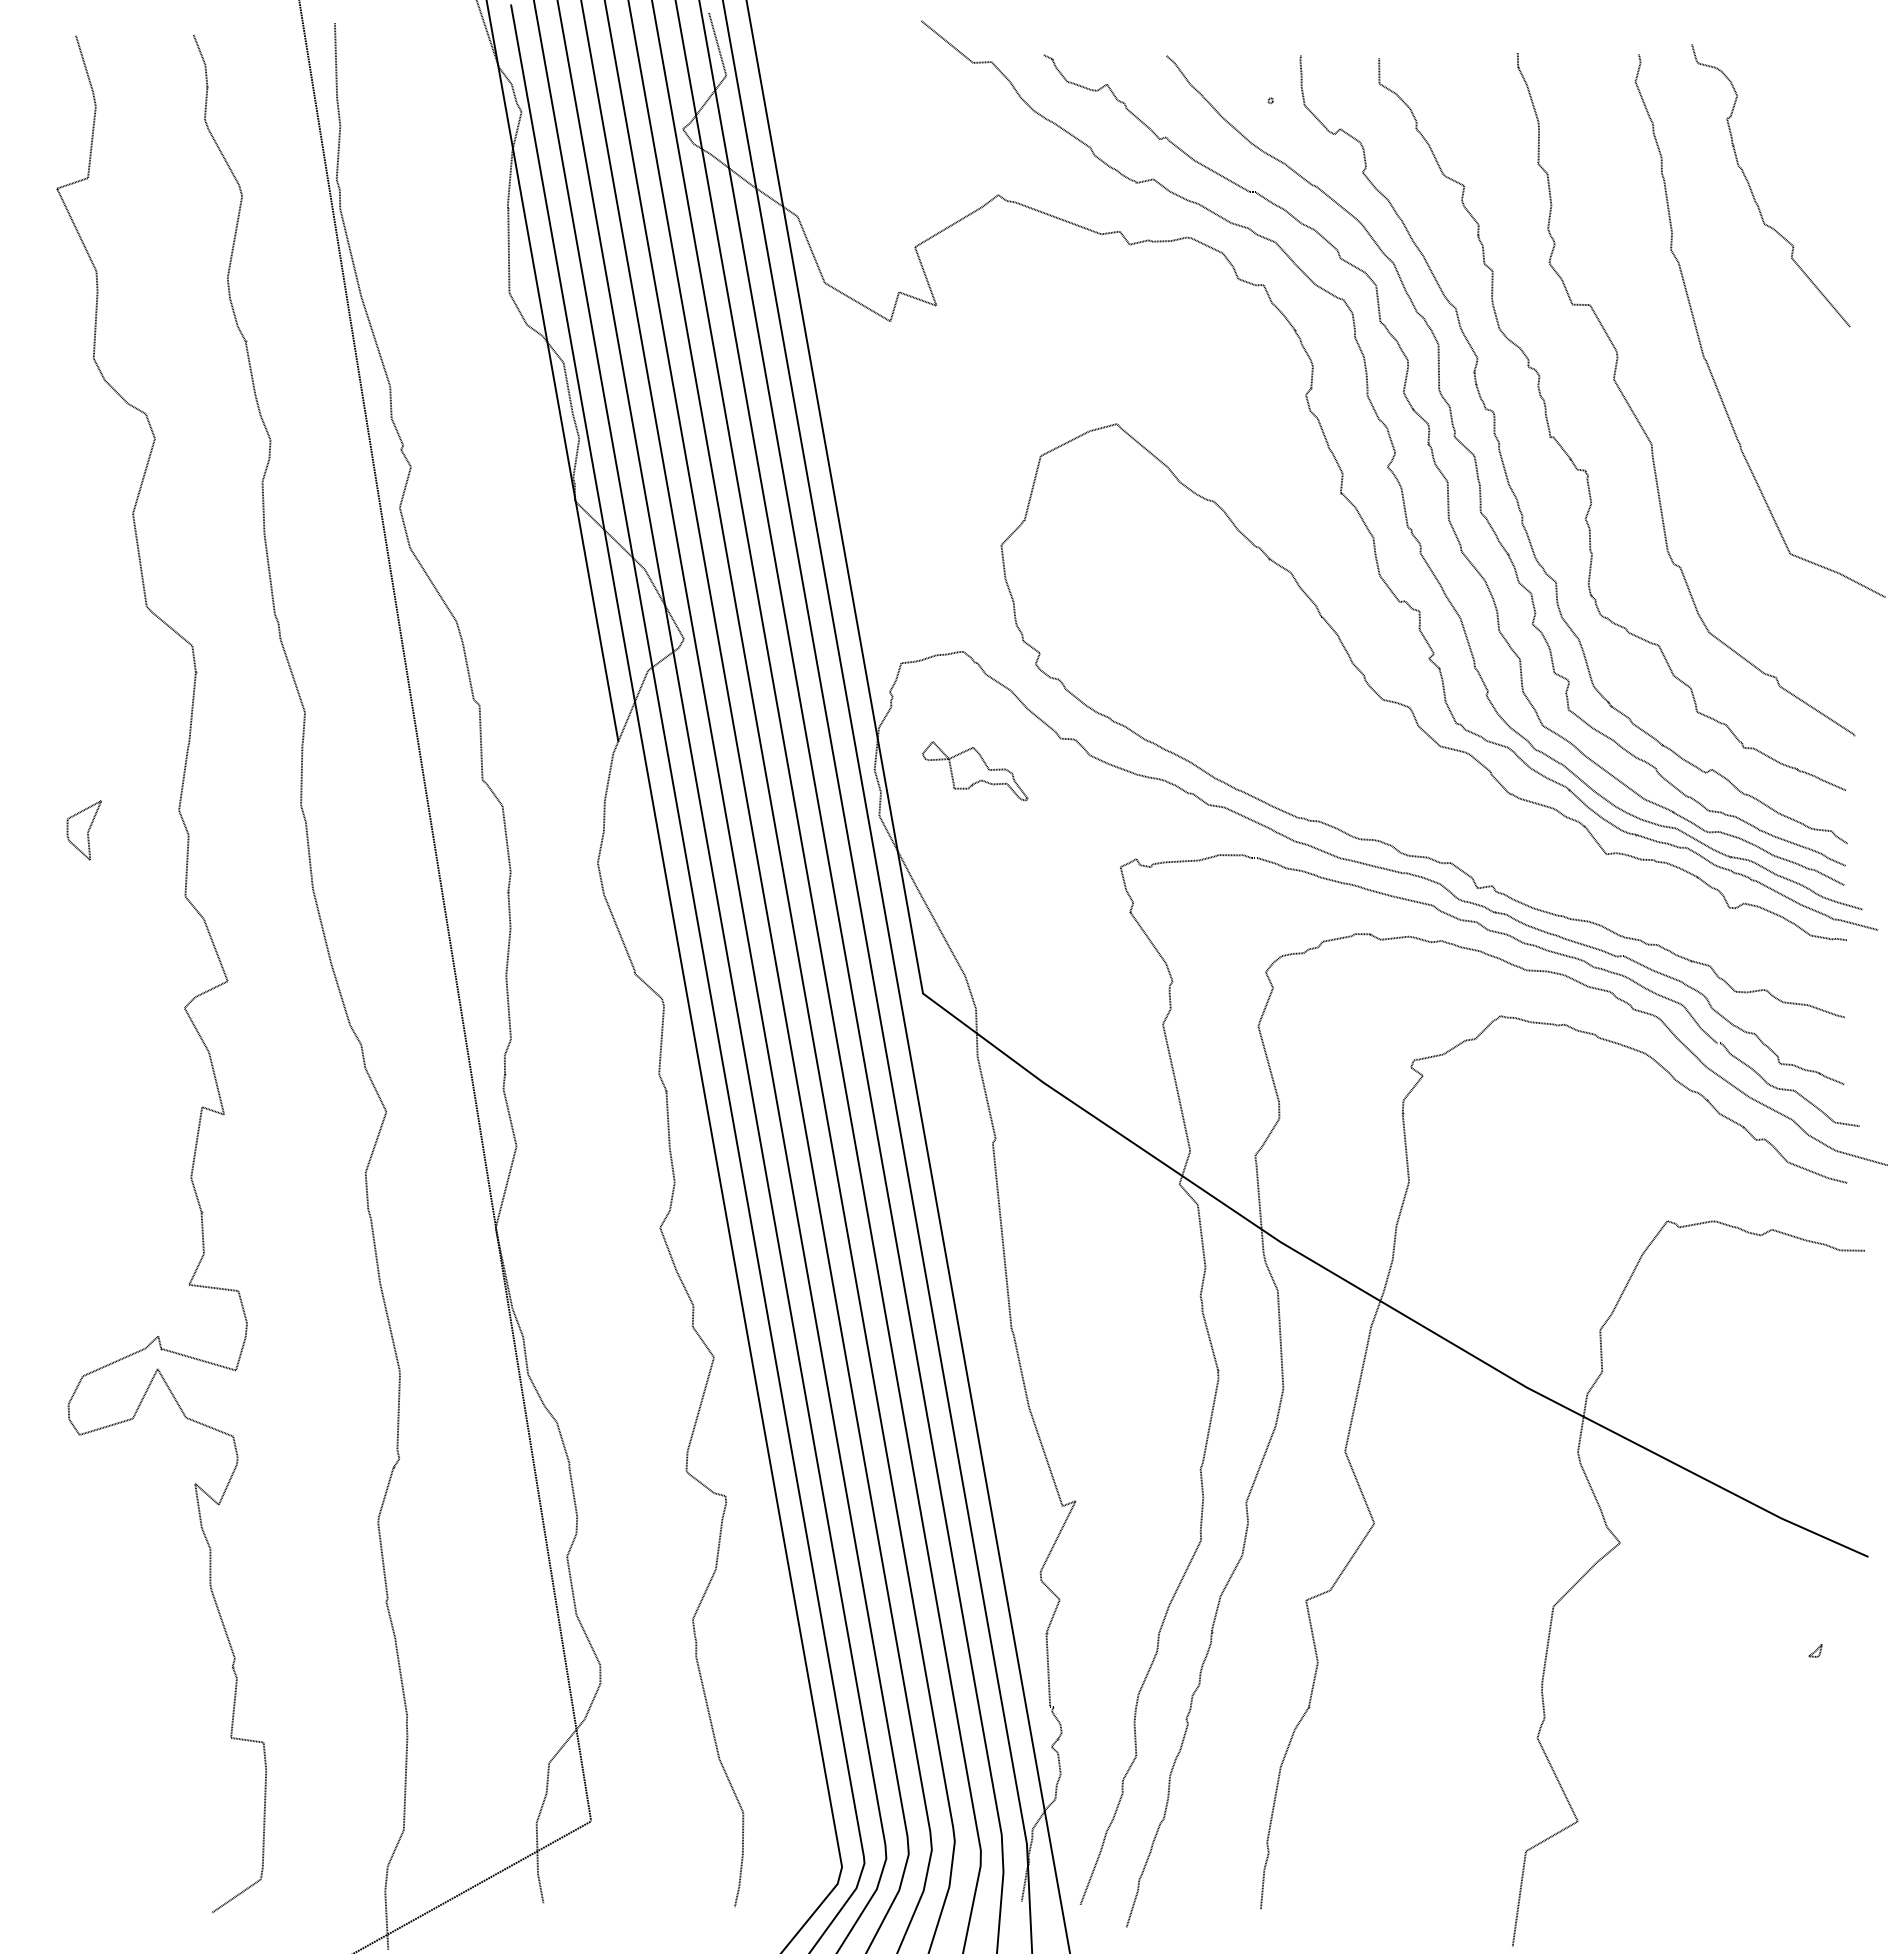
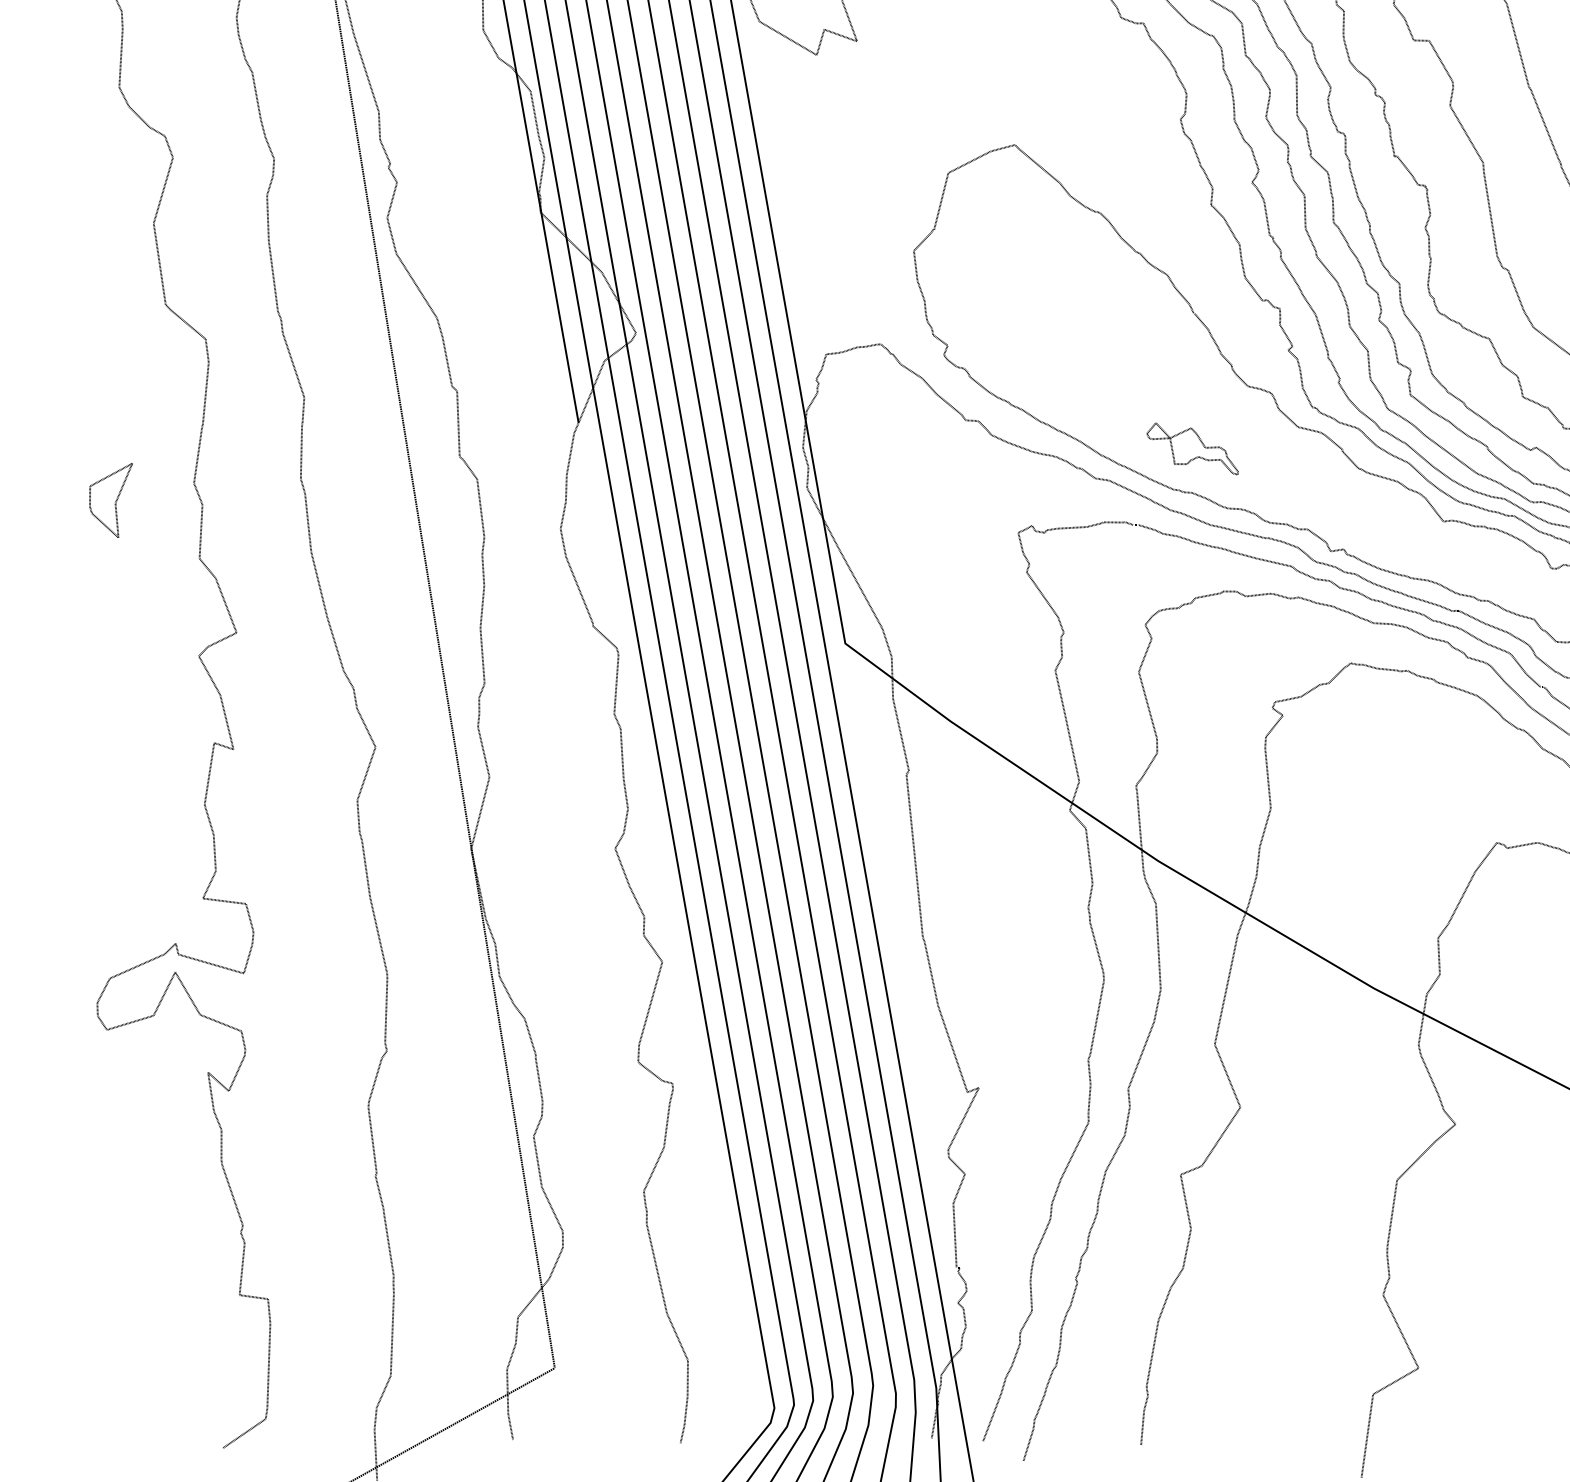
part: (975, 771) -> (1193, 449), moved
part: (84, 830) -> (111, 500), size x1.43

